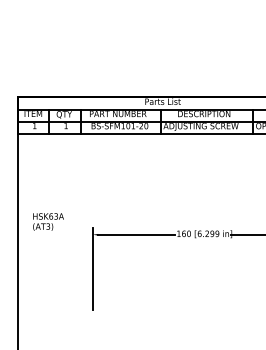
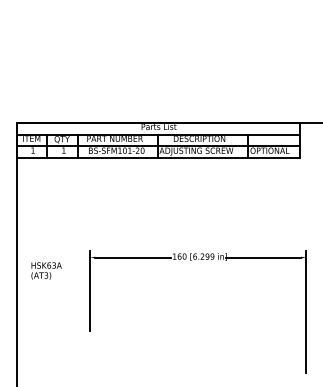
text: (48, 221) -> (46, 270), moved

